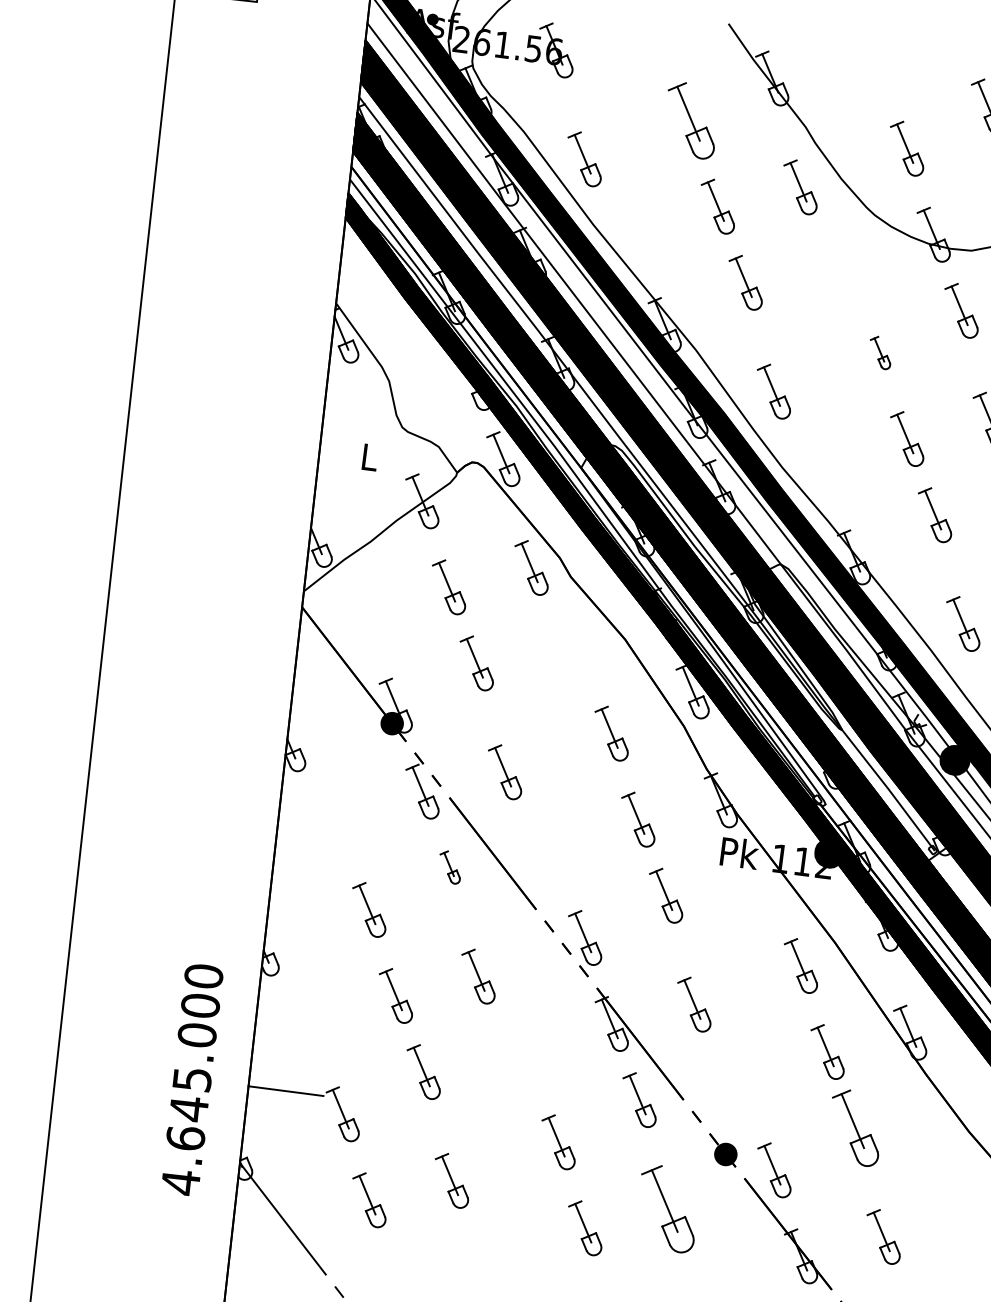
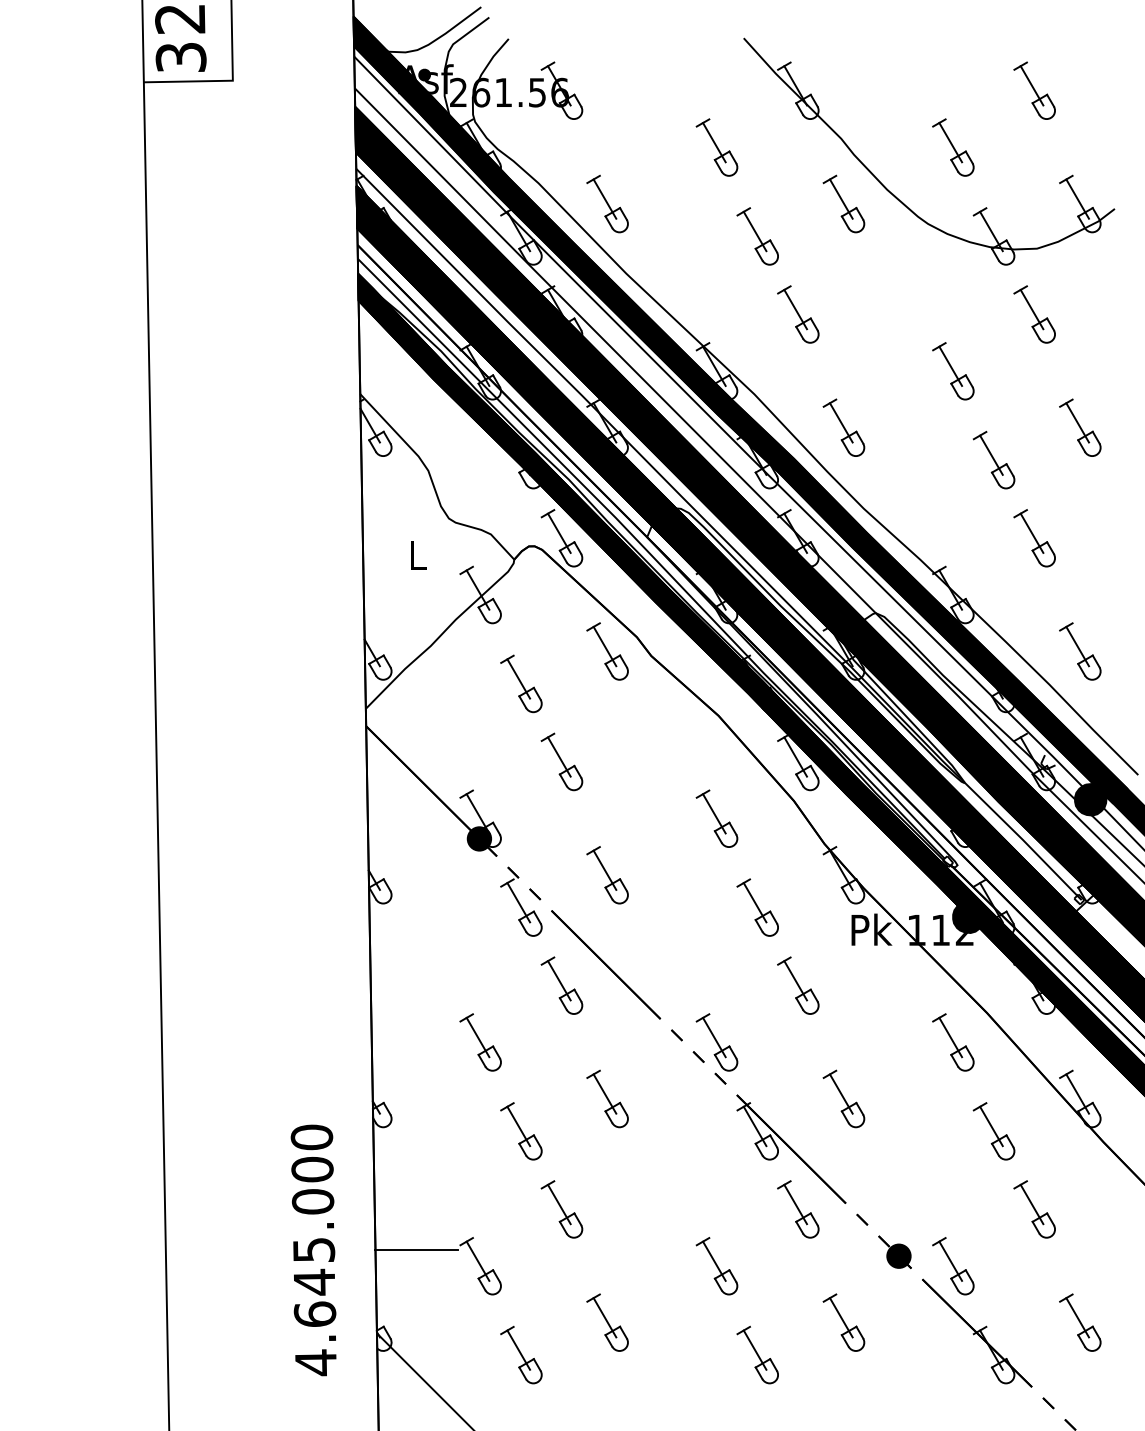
part: (690, 120) -> (716, 147), size x0.71
part: (880, 353) -> (953, 371), size x1.67
part: (449, 867) -> (561, 985), size x1.67
part: (855, 1127) -> (1034, 1209), size x0.71
part: (667, 1208) -> (843, 1322), size x0.62

